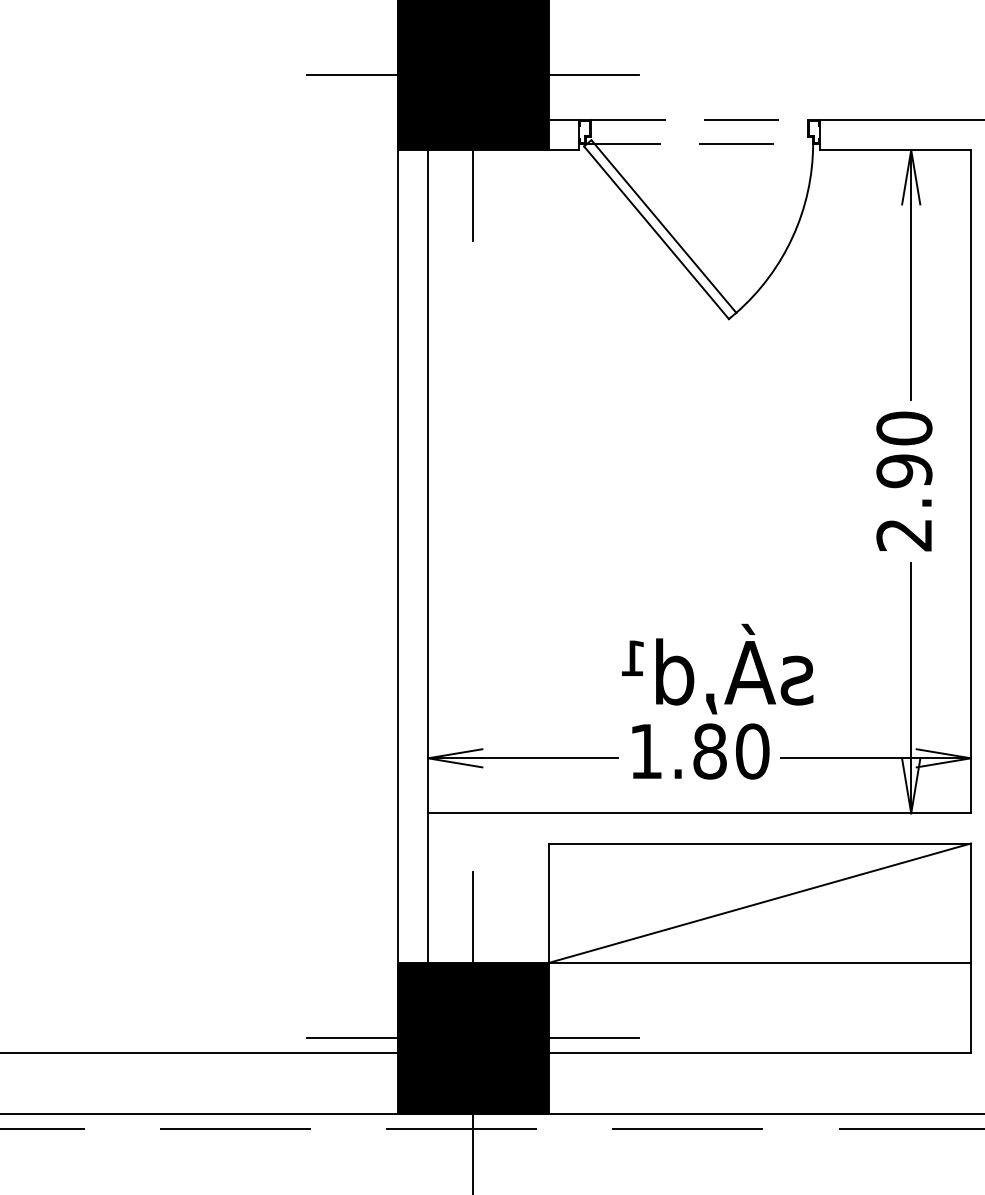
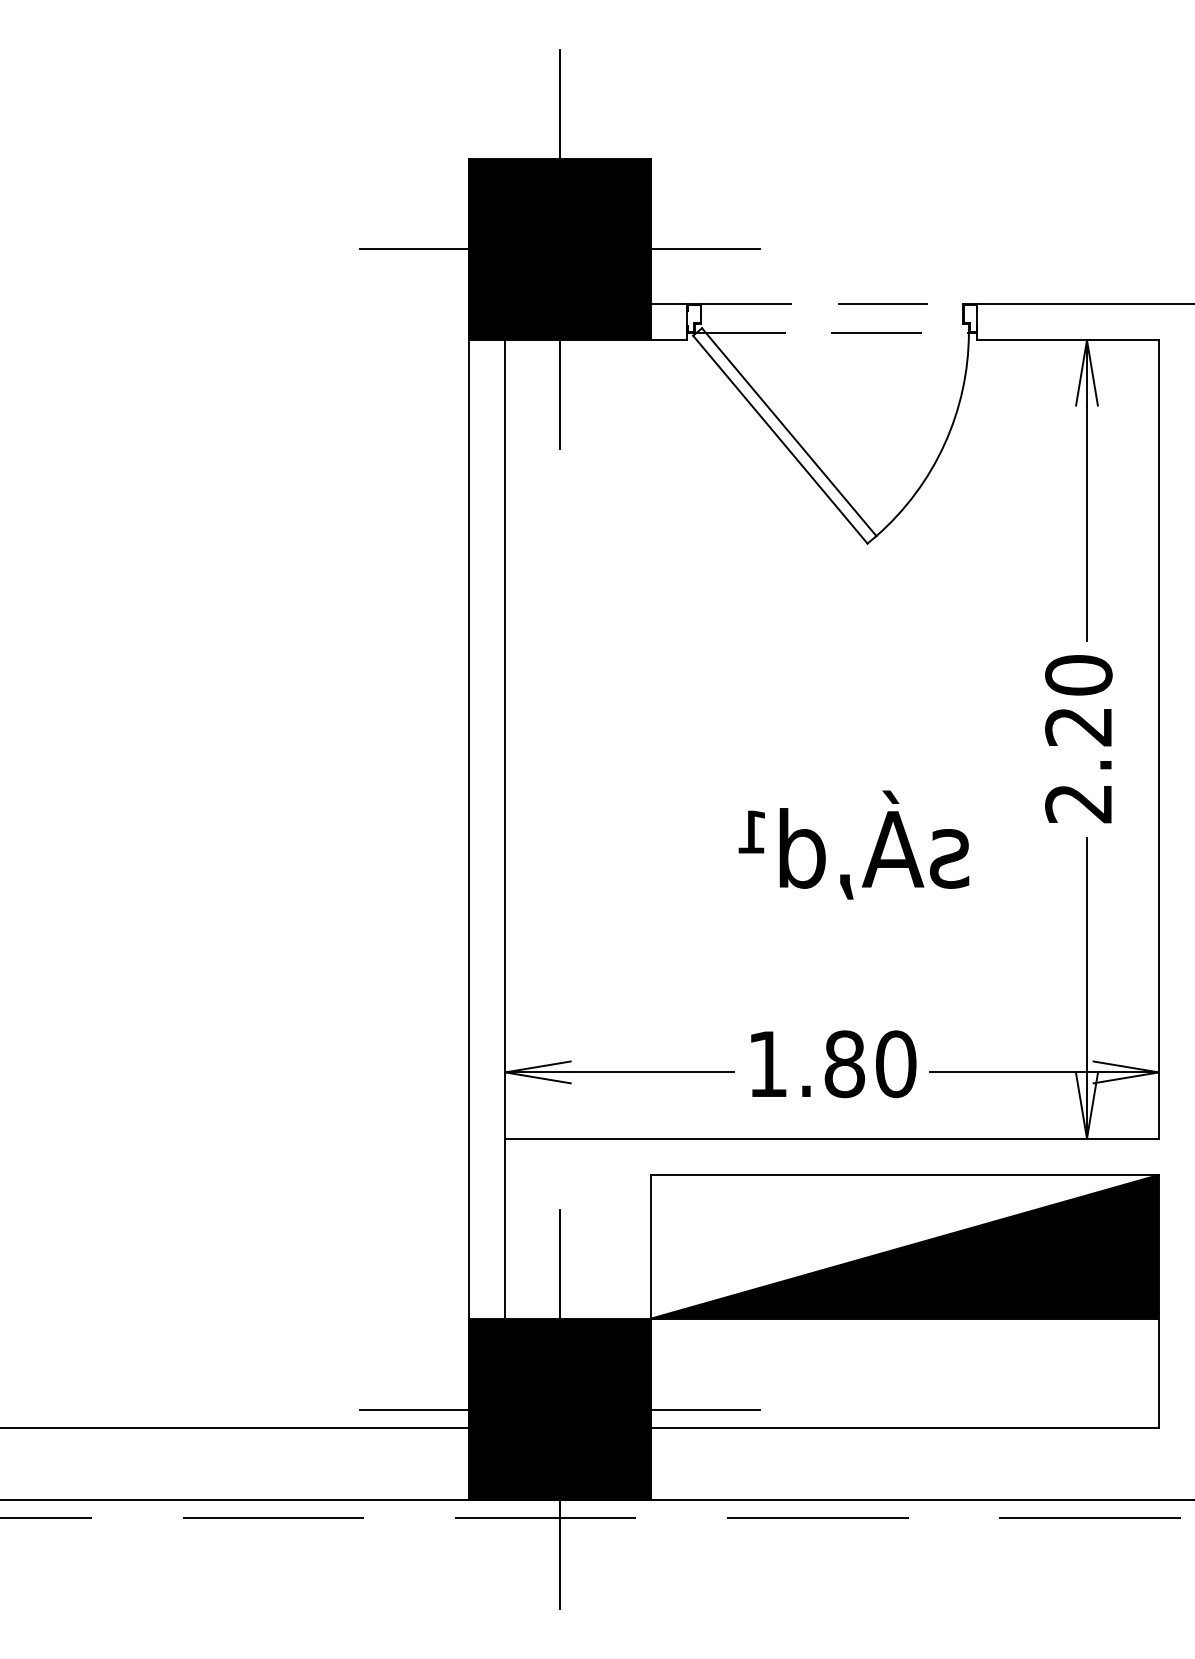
text: (904, 470) -> (1078, 726), 2.90 -> 2.20
text: (717, 668) -> (853, 844), moved
fill: (759, 902) -> (904, 1246), added

